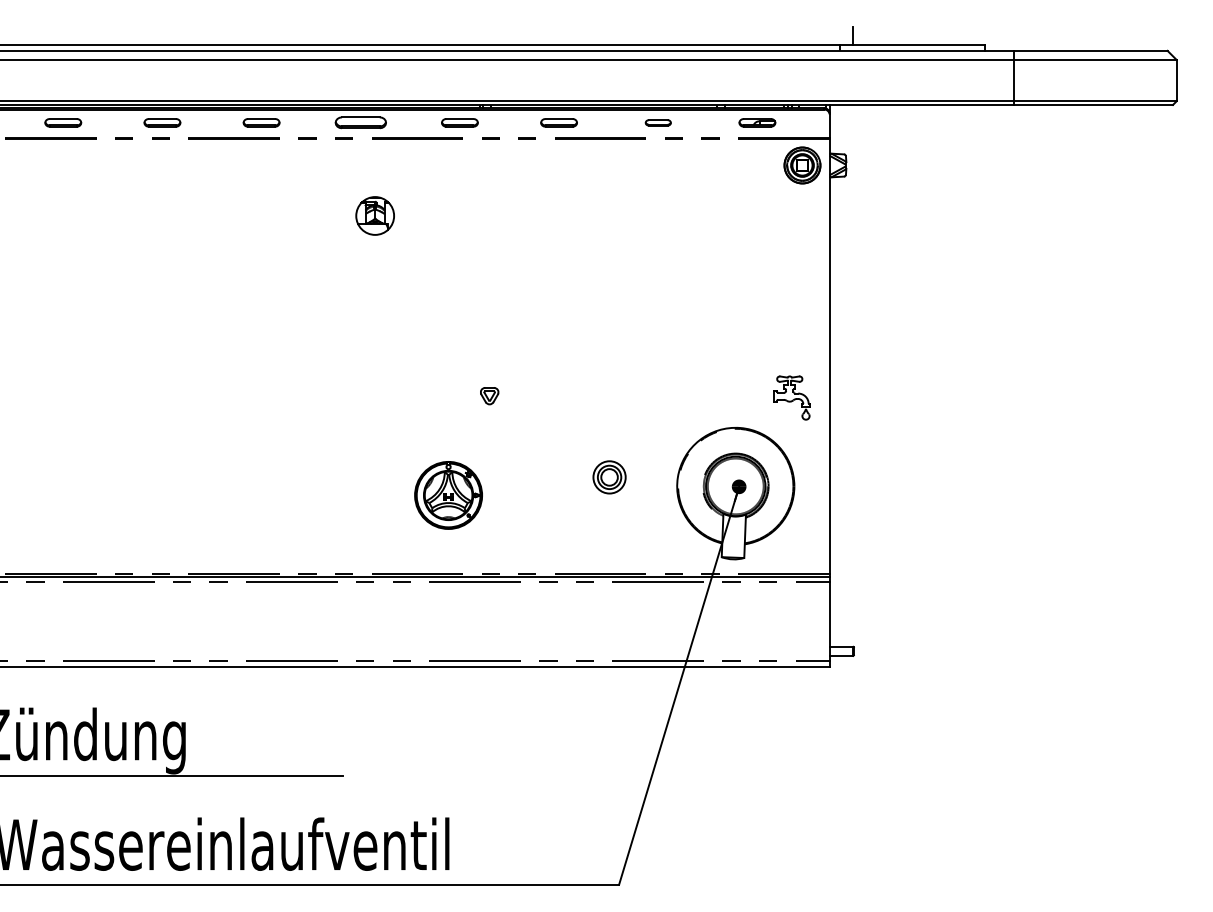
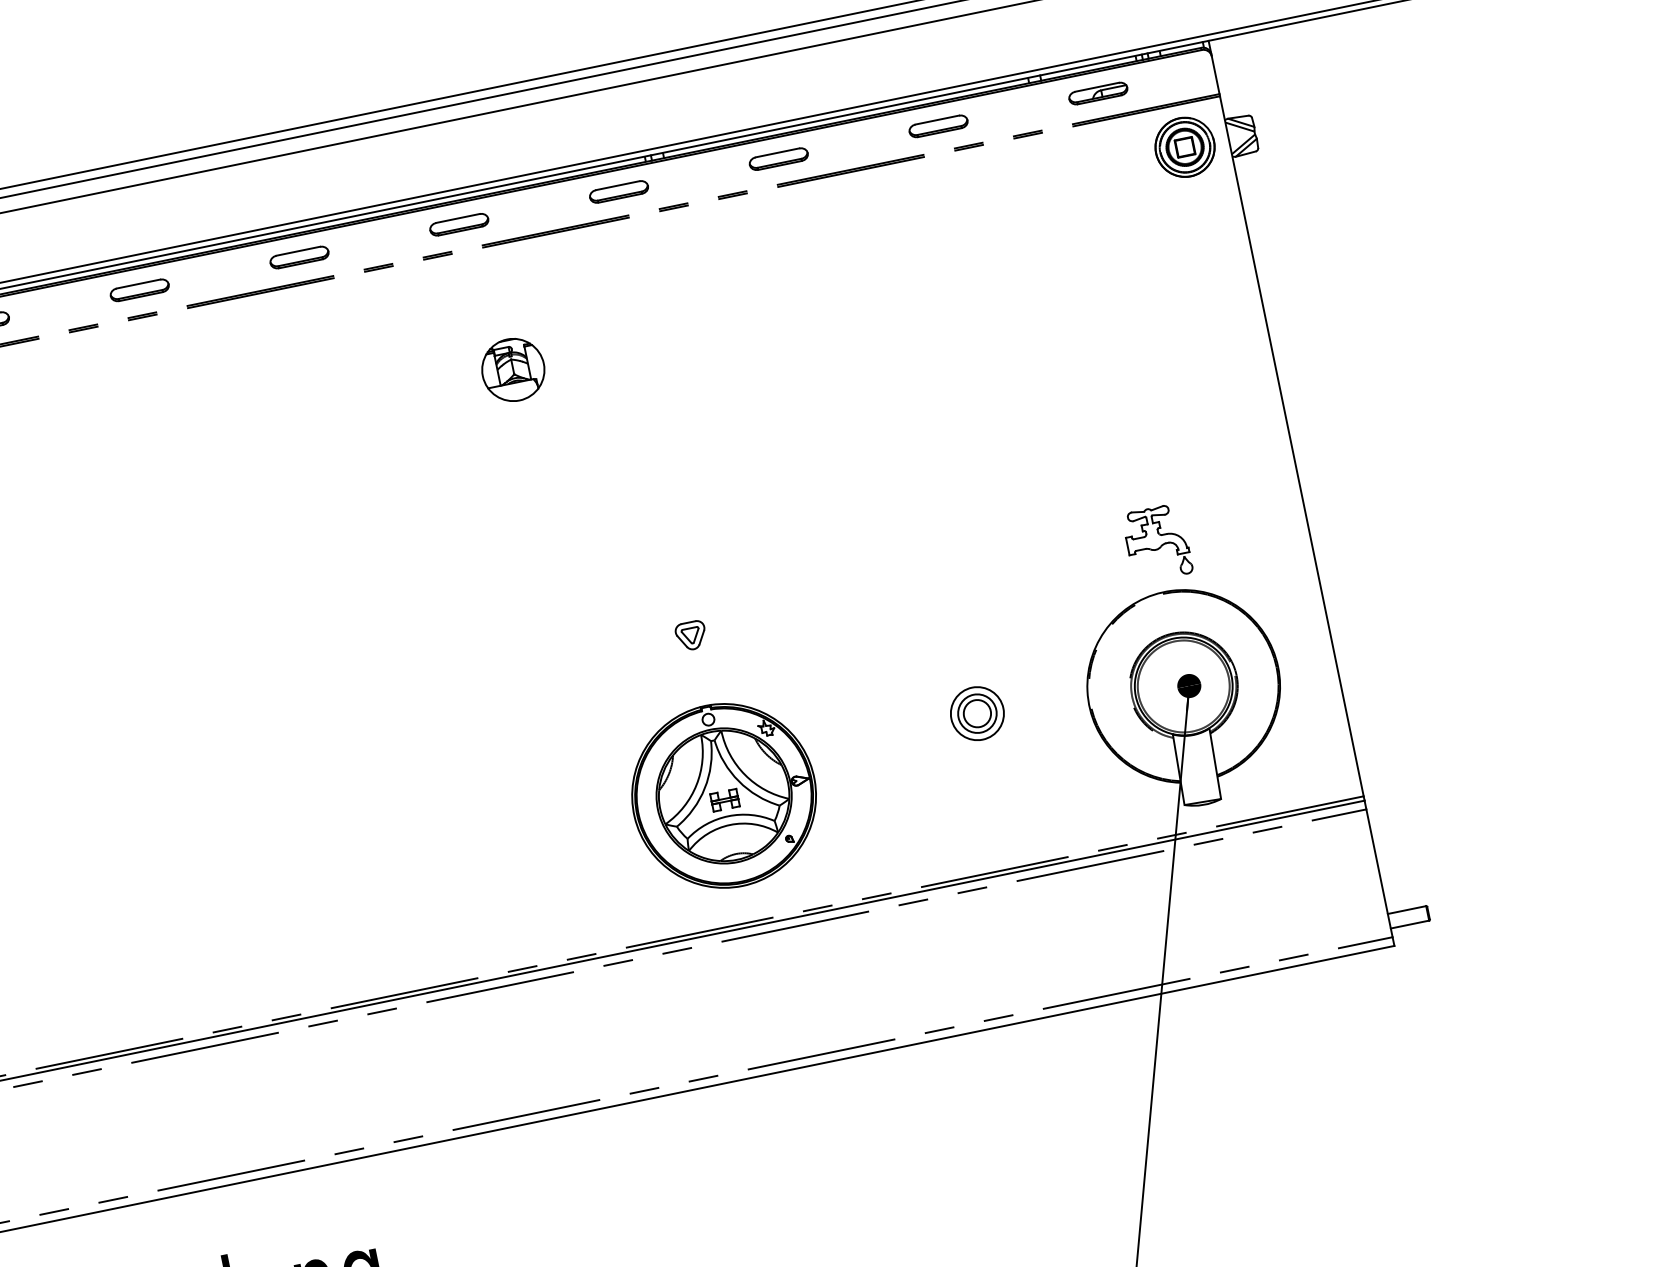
part: (360, 122) -> (458, 224), size x0.71
part: (658, 122) -> (938, 125), size x1.43
part: (489, 396) -> (691, 636), moved
part: (791, 397) -> (1157, 542), moved
part: (448, 495) -> (723, 796), size x1.67

